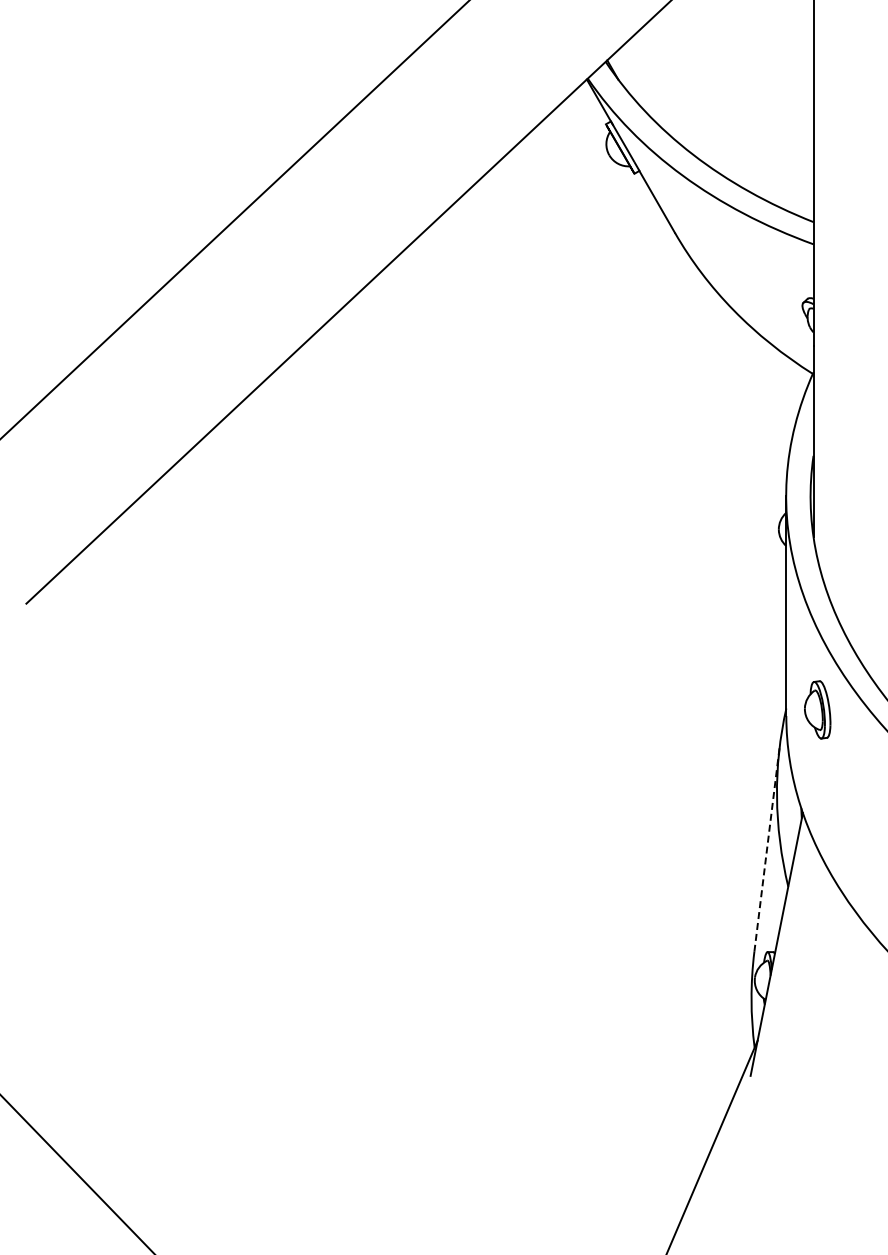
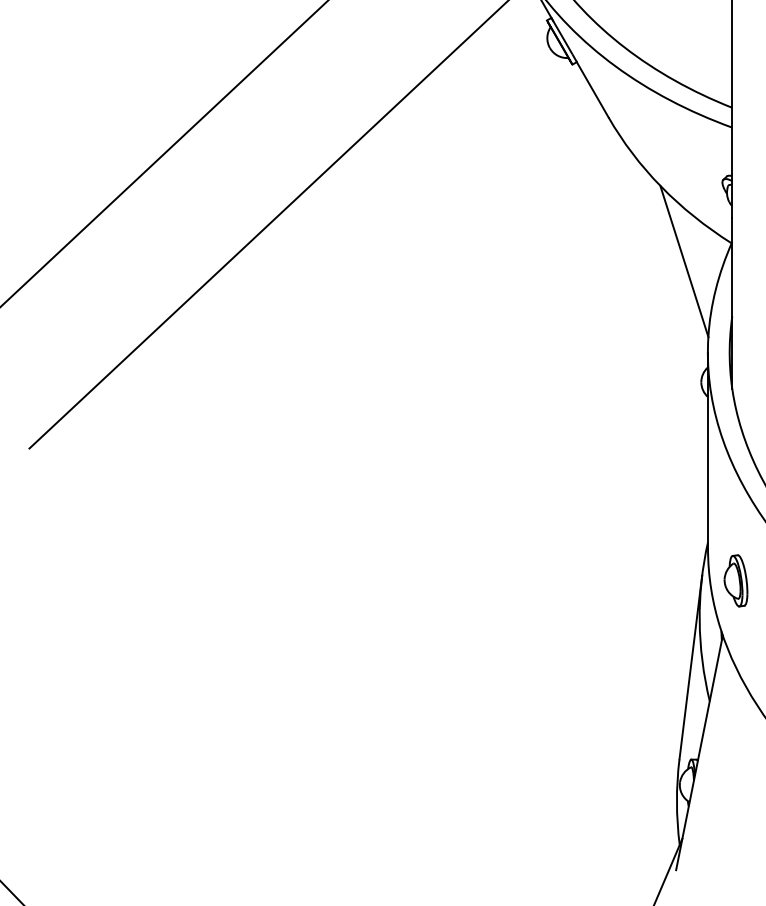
line: (759, 394) -> (684, 261), added
part: (817, 709) -> (735, 580), moved
line: (767, 848) -> (691, 667), dashed -> solid

